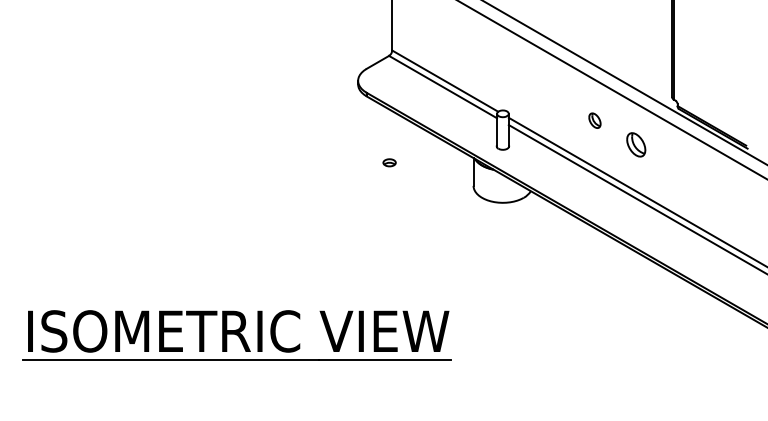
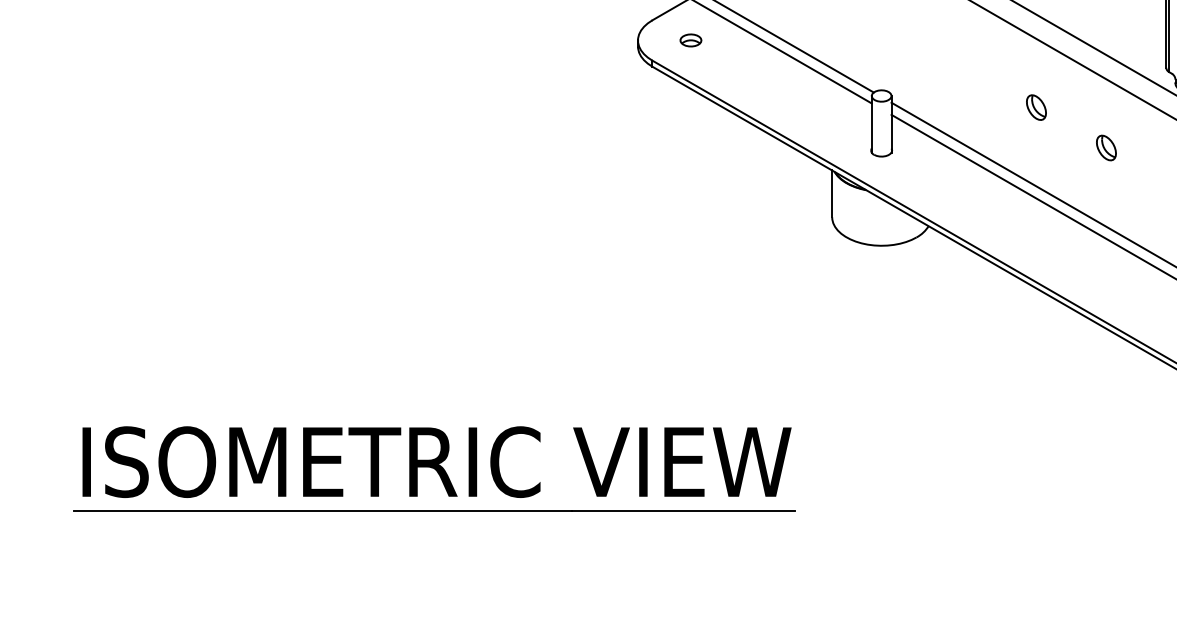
part: (636, 144) -> (1106, 147), size x0.62
part: (389, 162) -> (690, 39), moved

